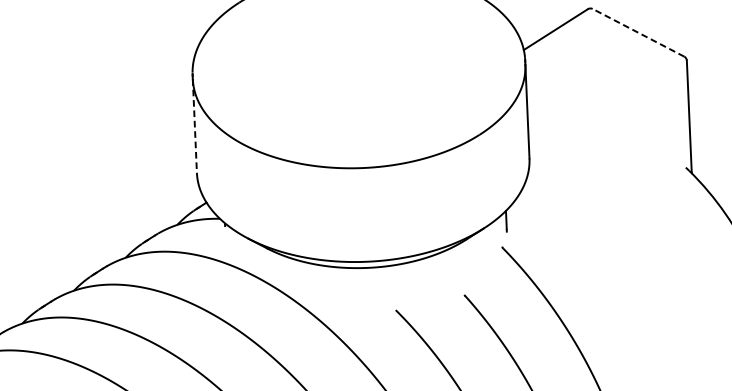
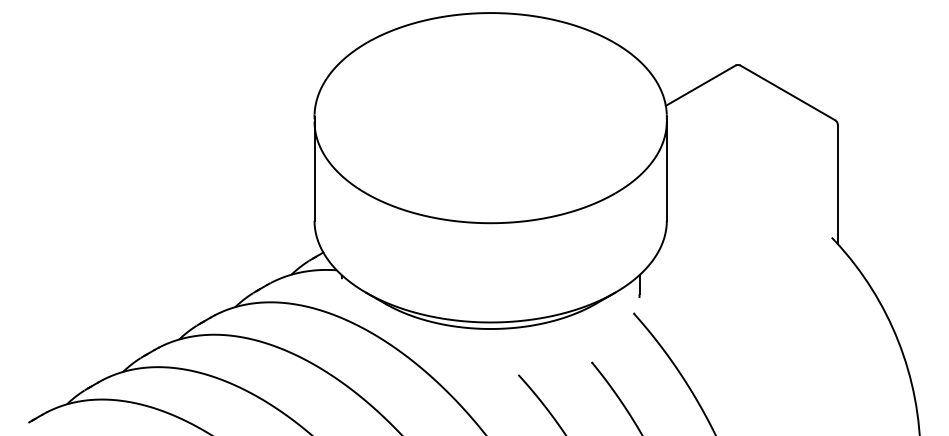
line: (638, 32) -> (787, 92), dashed -> solid
line: (194, 126) -> (314, 171), dashed -> solid

